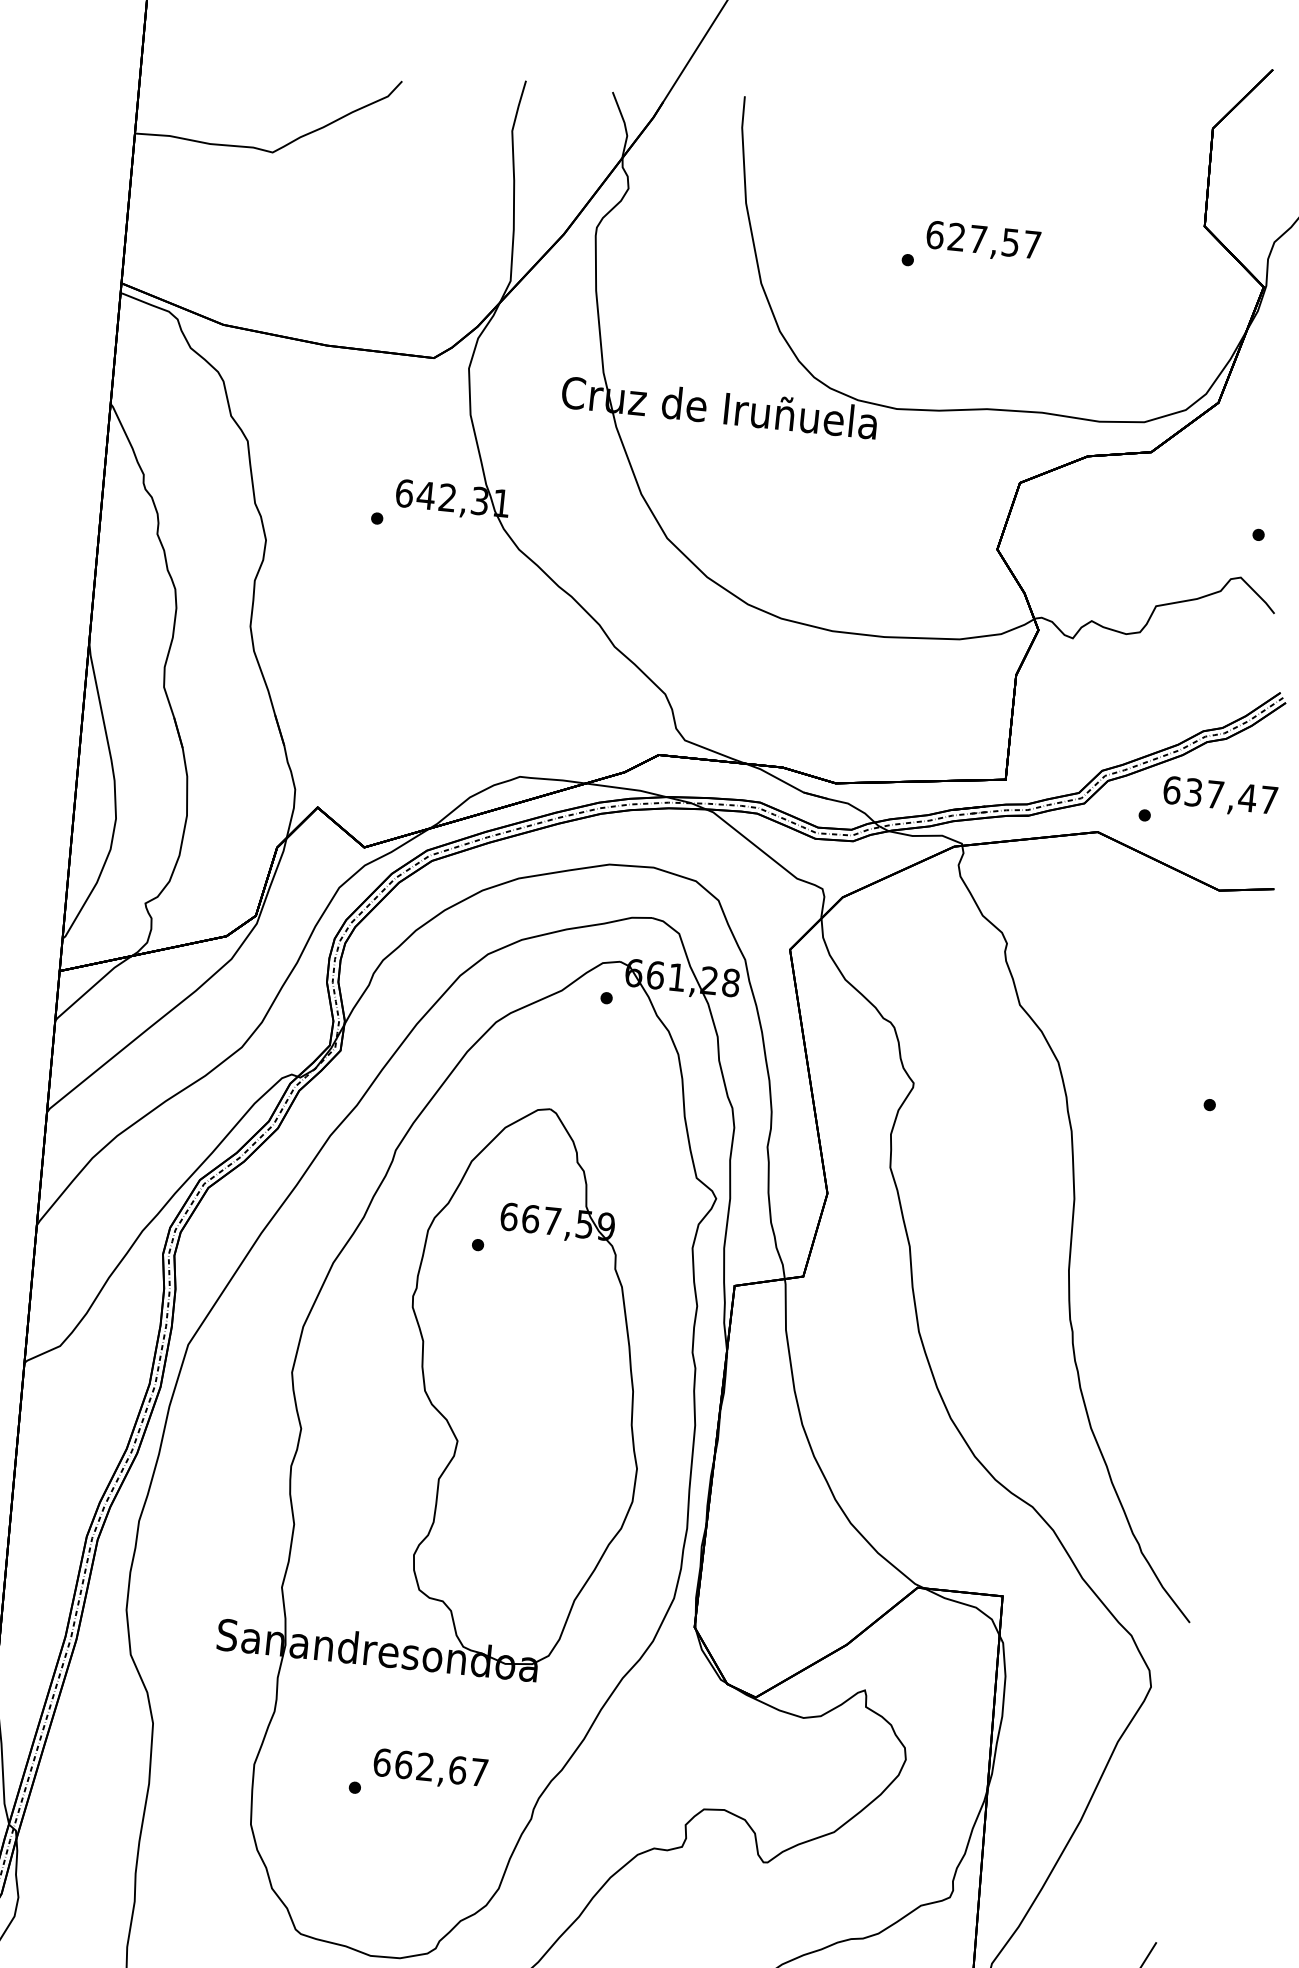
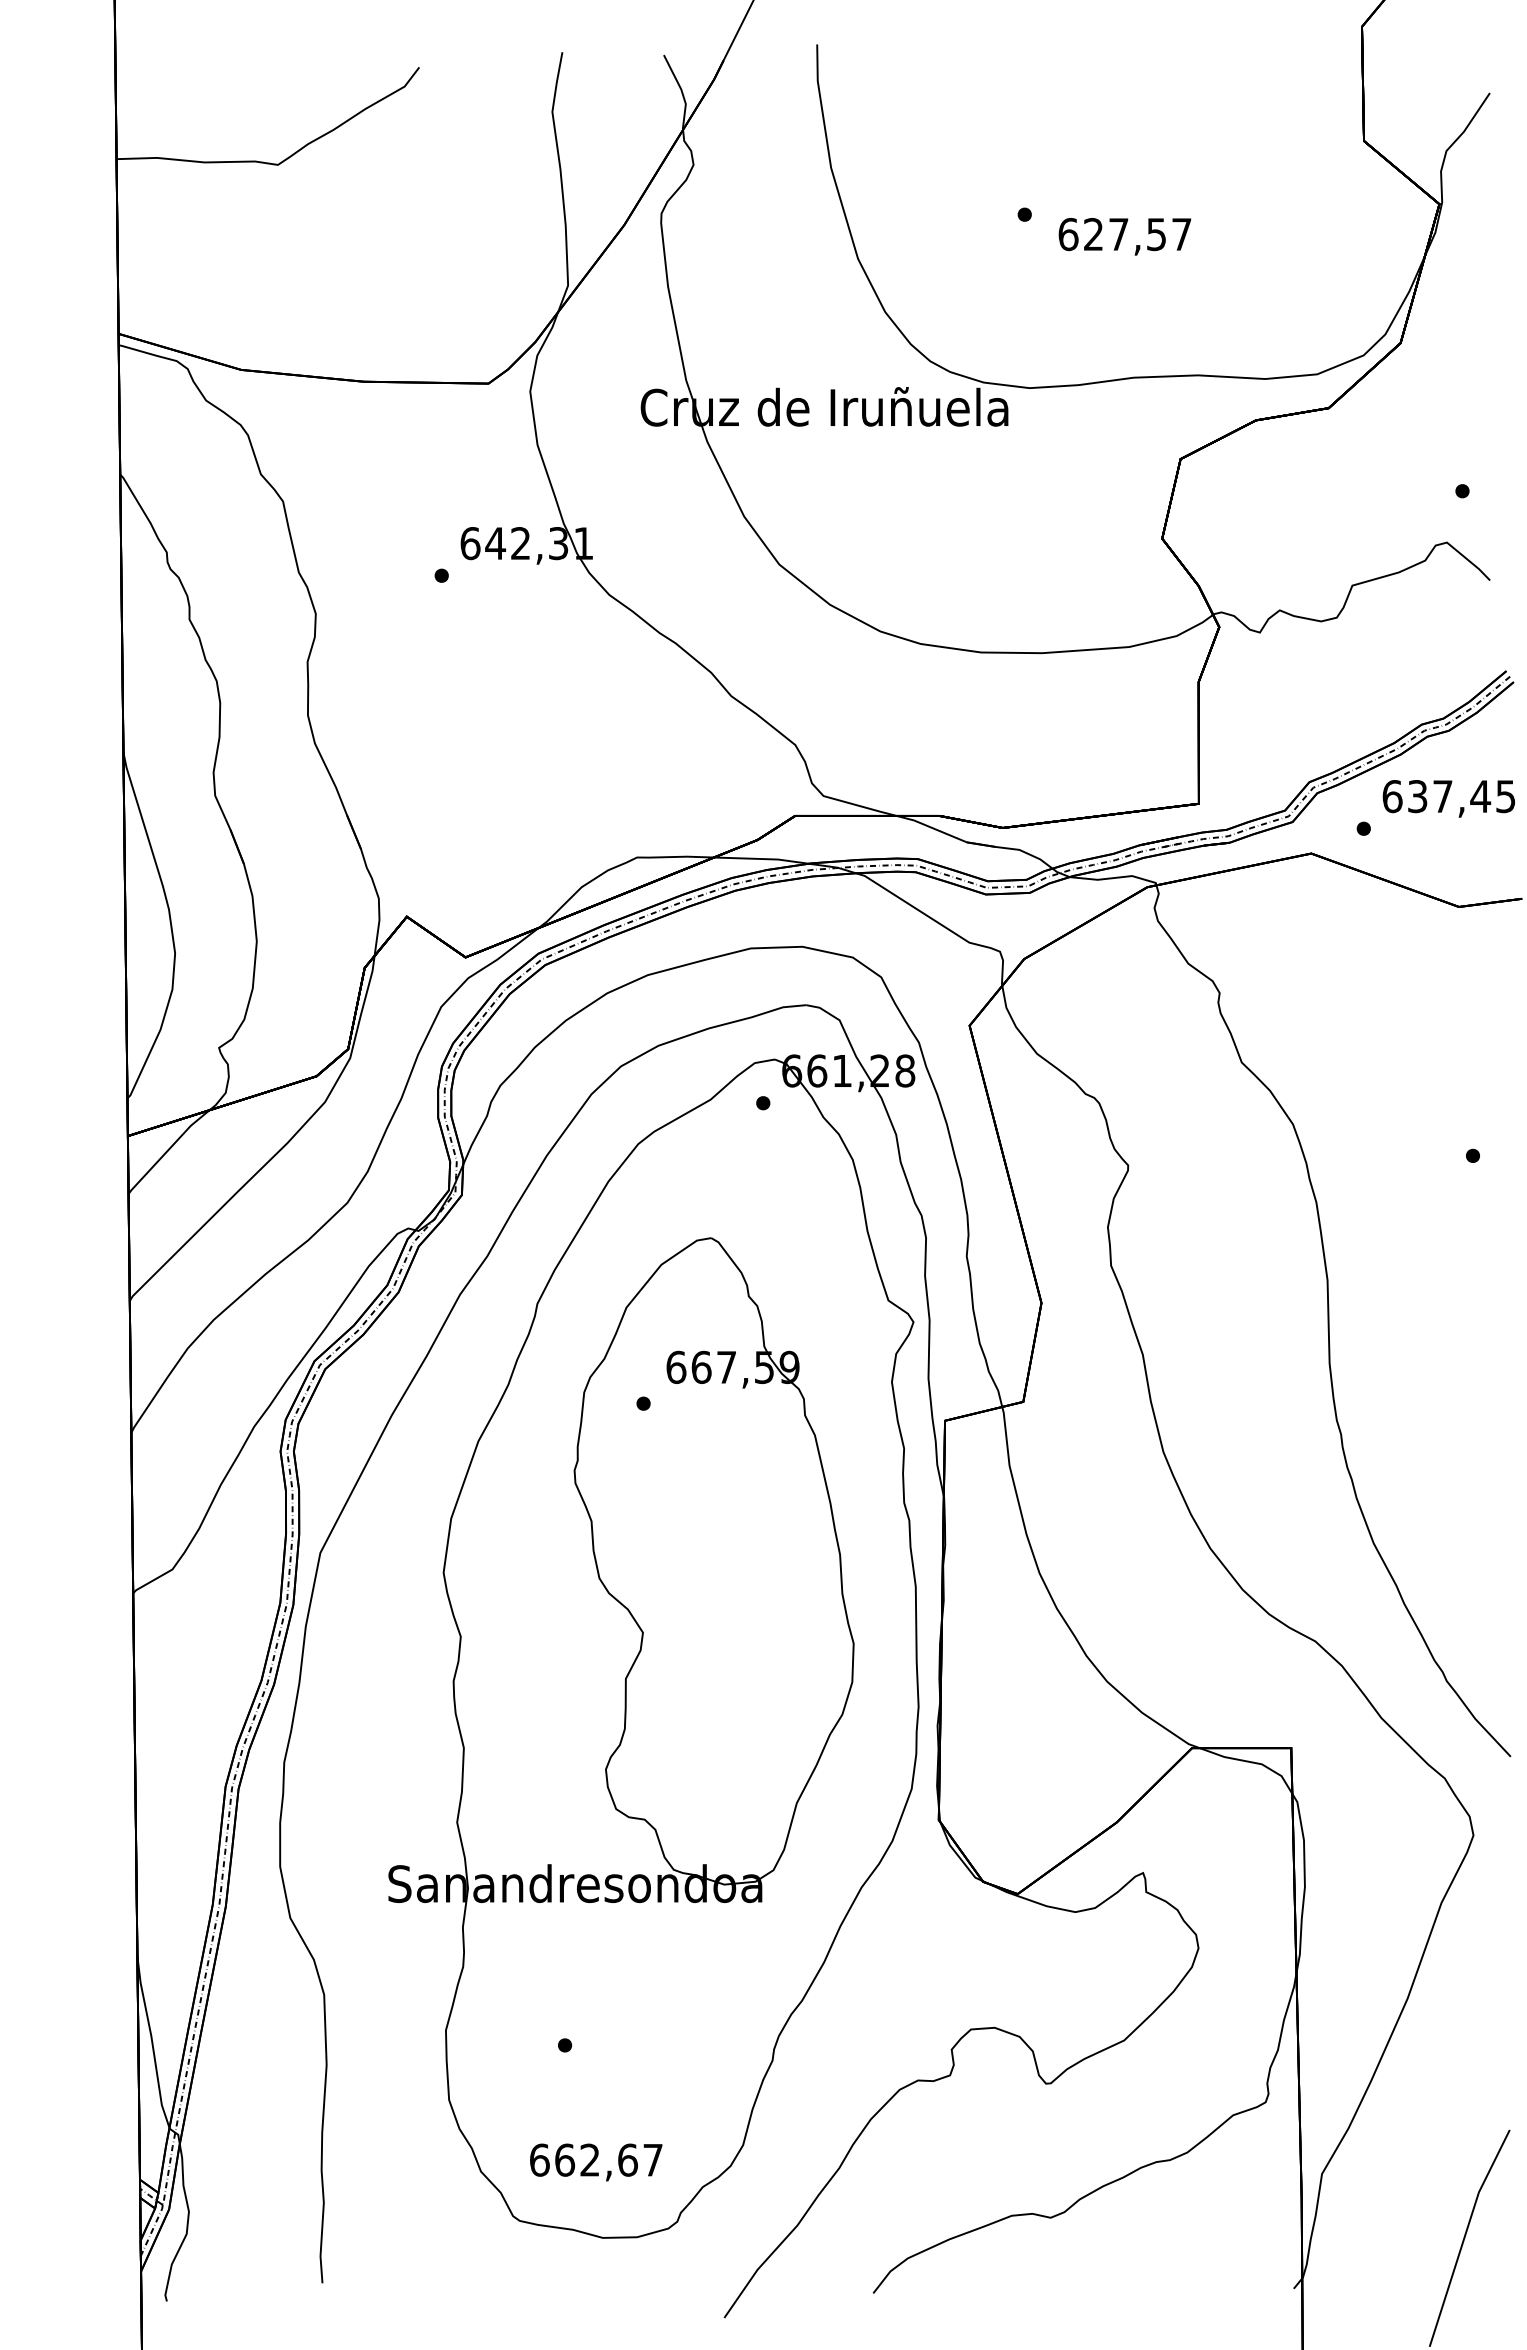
text: (983, 241) -> (1124, 236), moved
text: (1268, 800) -> (1505, 796), 637,47 -> 637,45
text: (430, 1769) -> (596, 2162), moved

